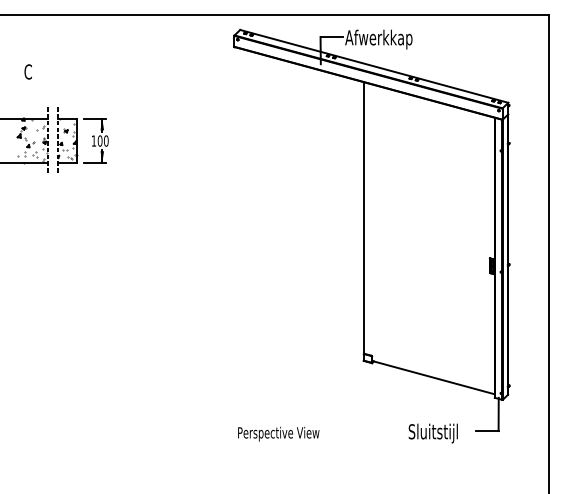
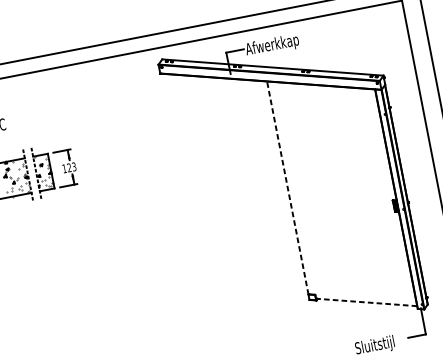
text: (102, 140) -> (71, 167), 100 -> 123
line: (363, 217) -> (287, 187), solid -> dashed
line: (433, 377) -> (366, 302), solid -> dashed

